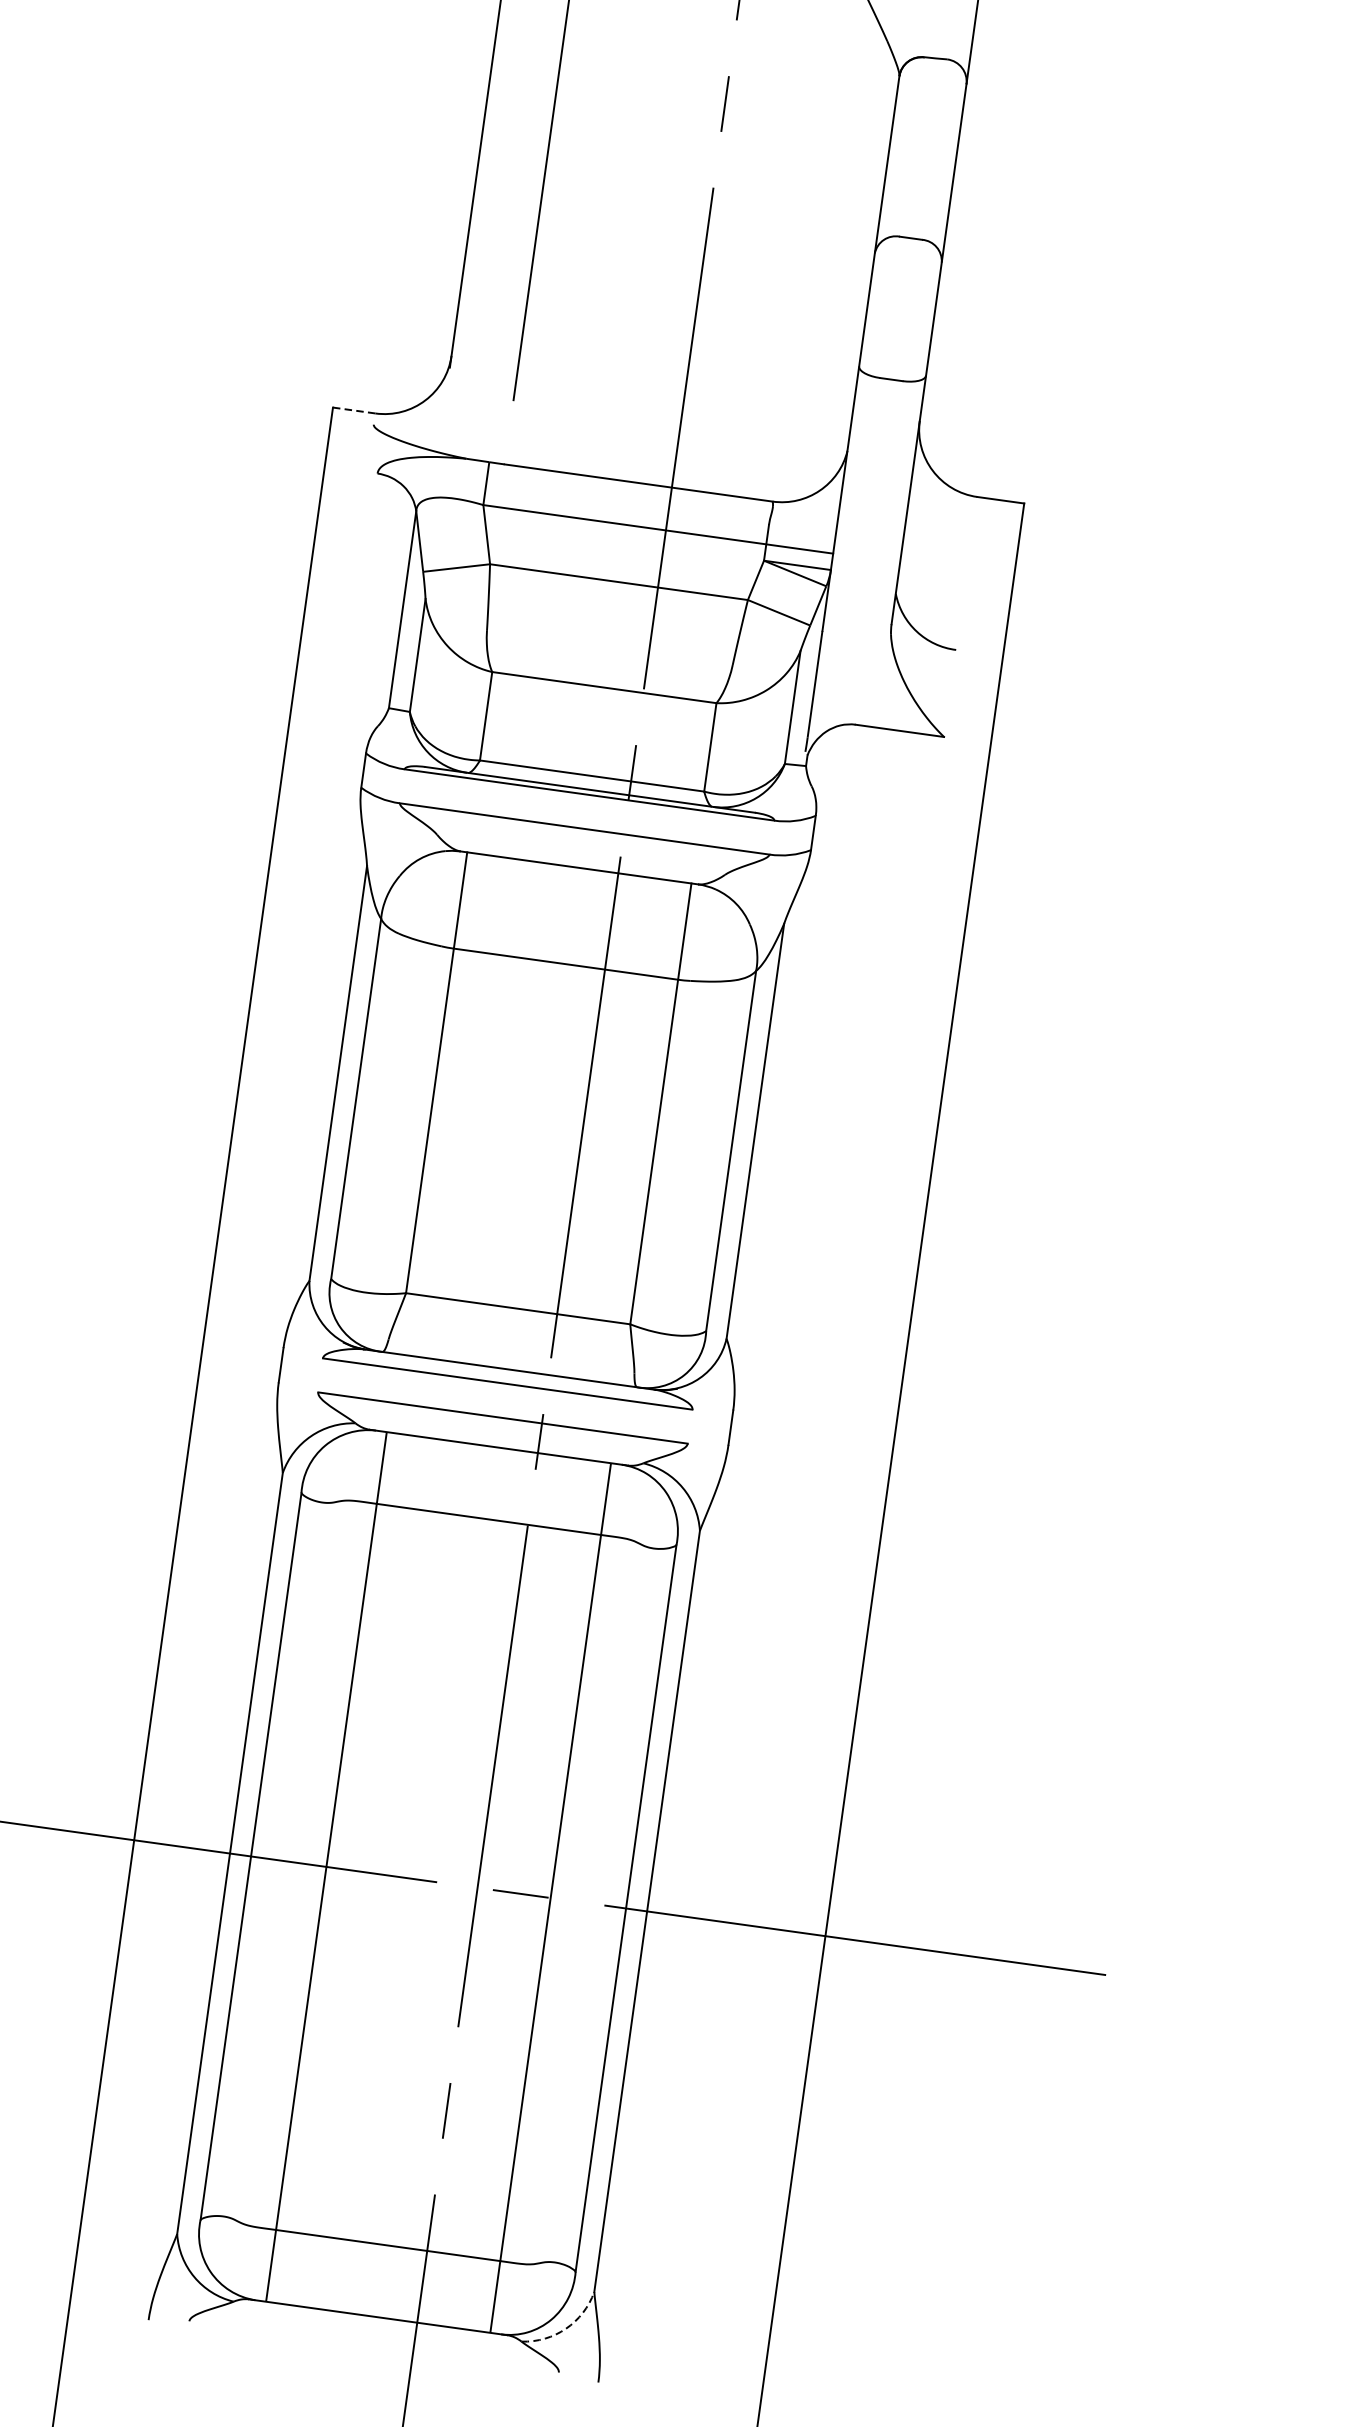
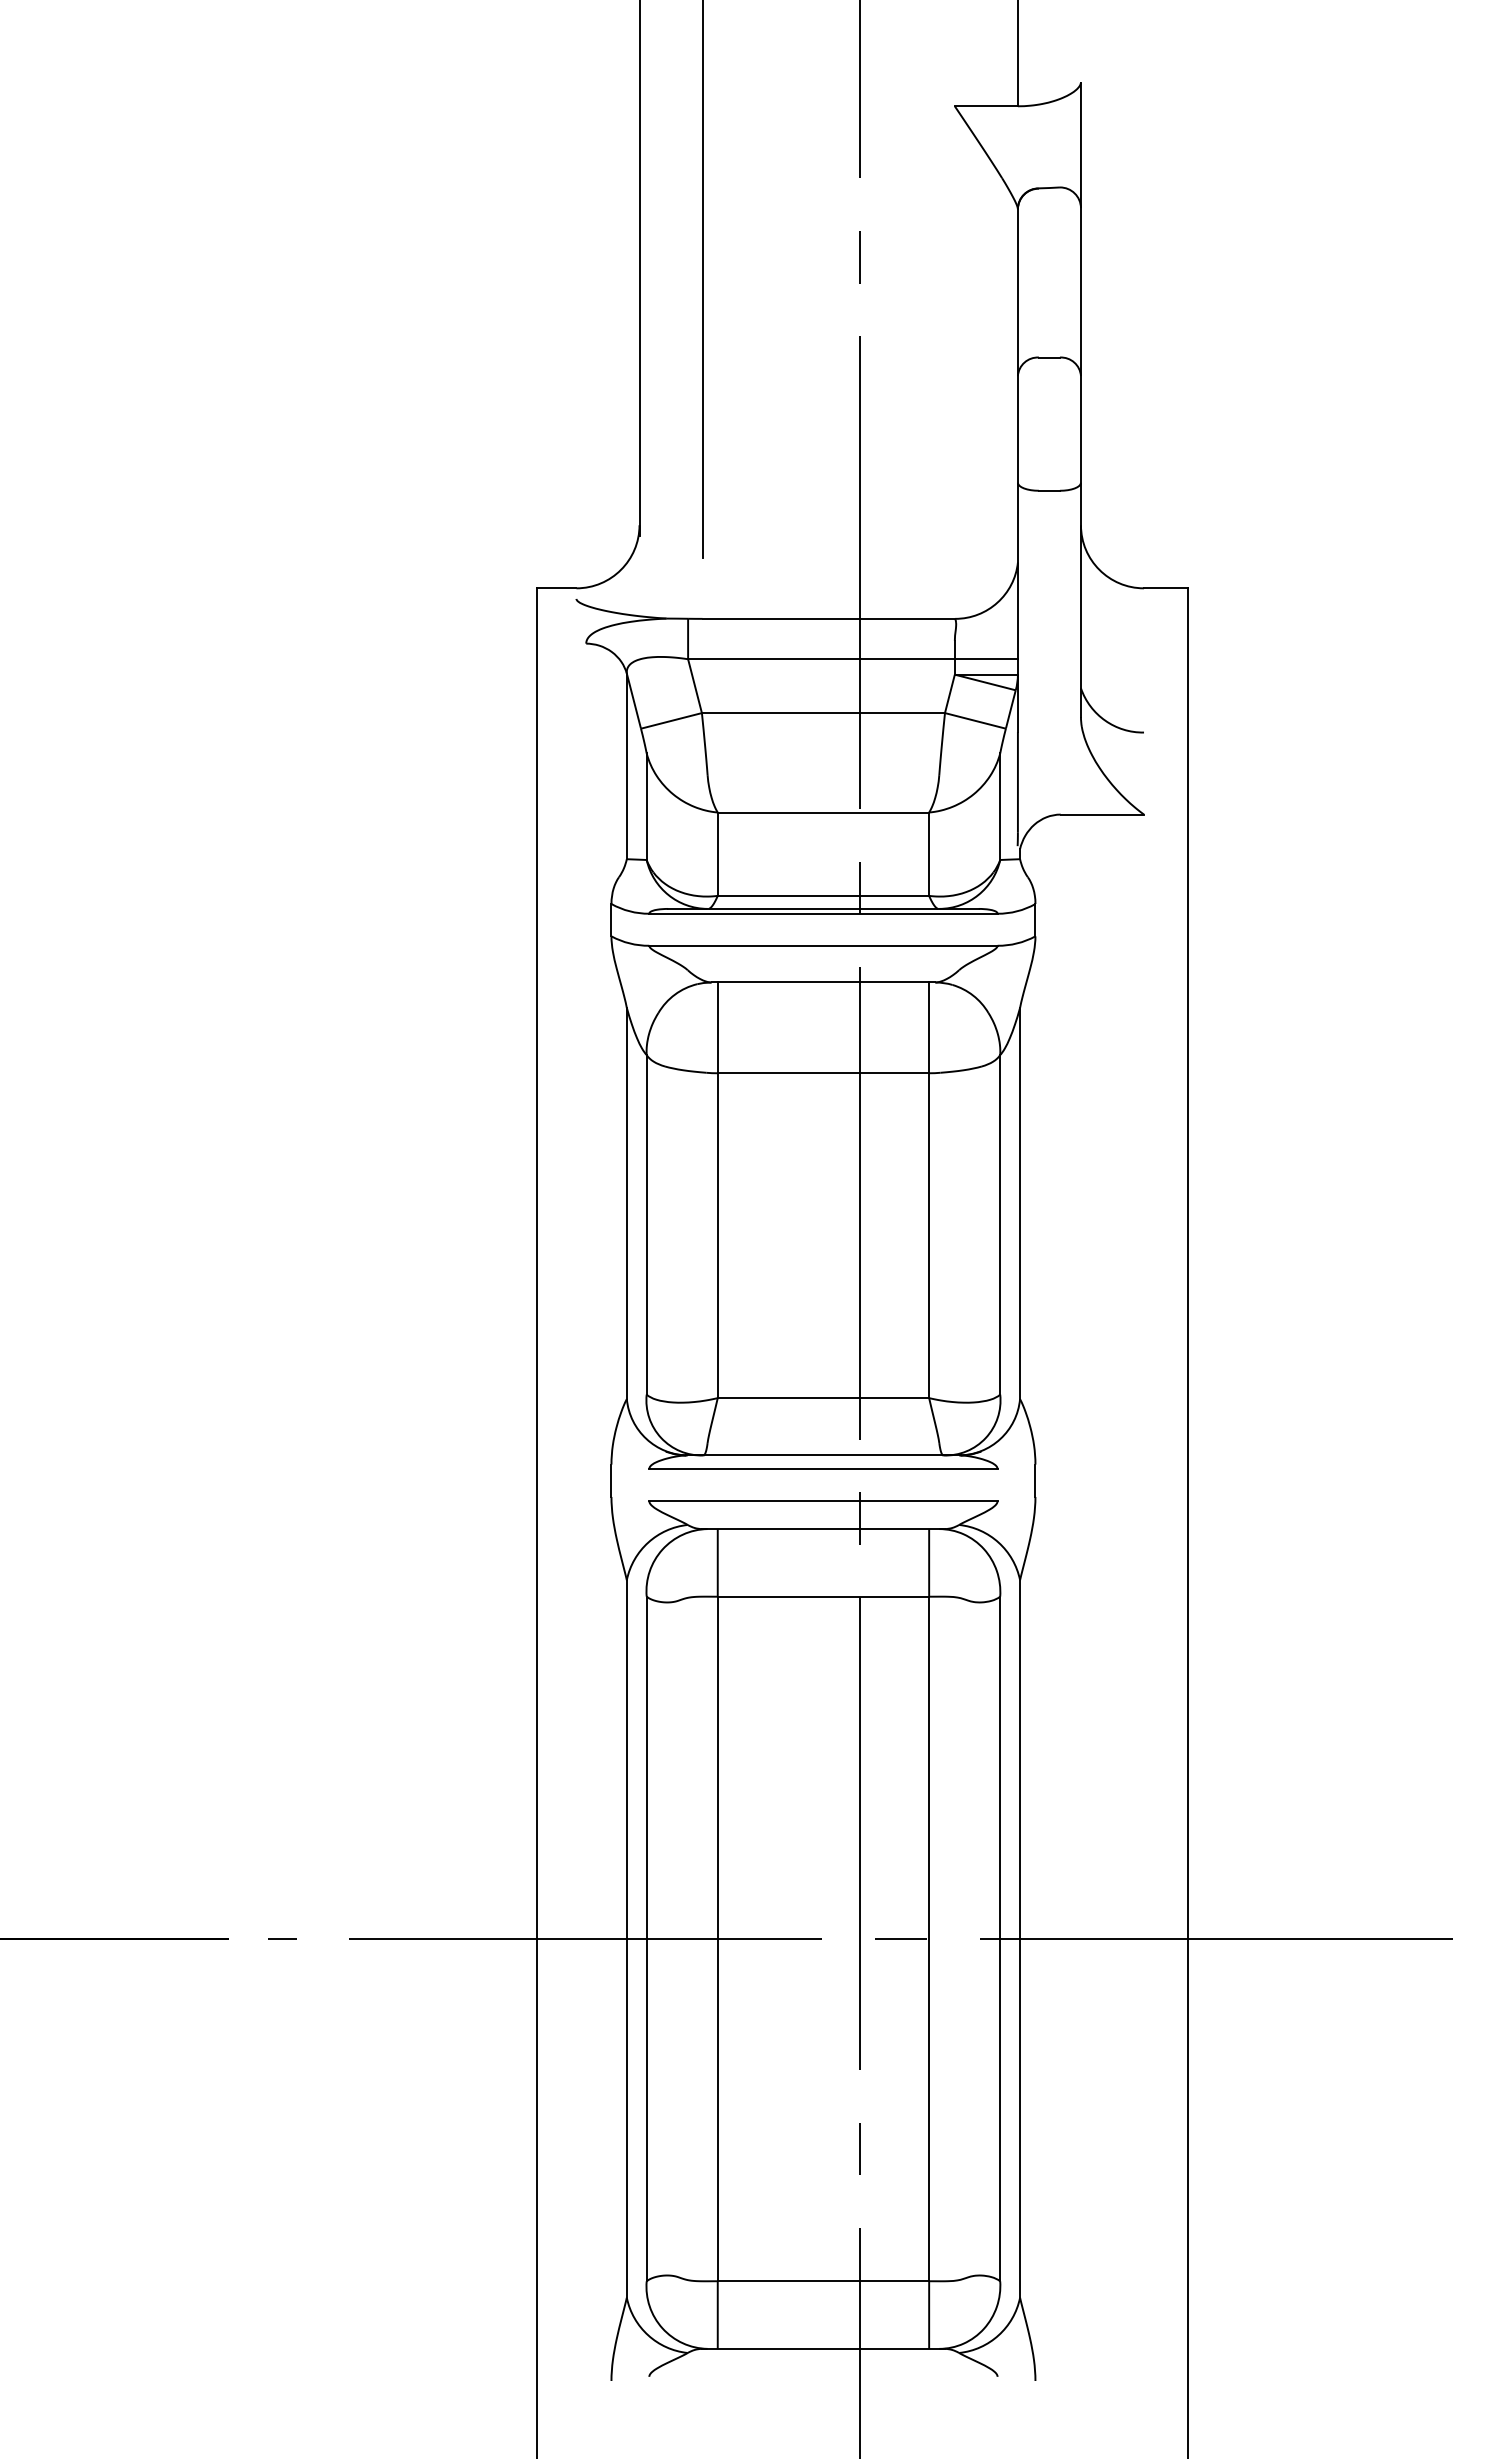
line: (354, 410) -> (556, 588), dashed -> solid
arc: (565, 2328) -> (998, 2335), dashed -> solid

